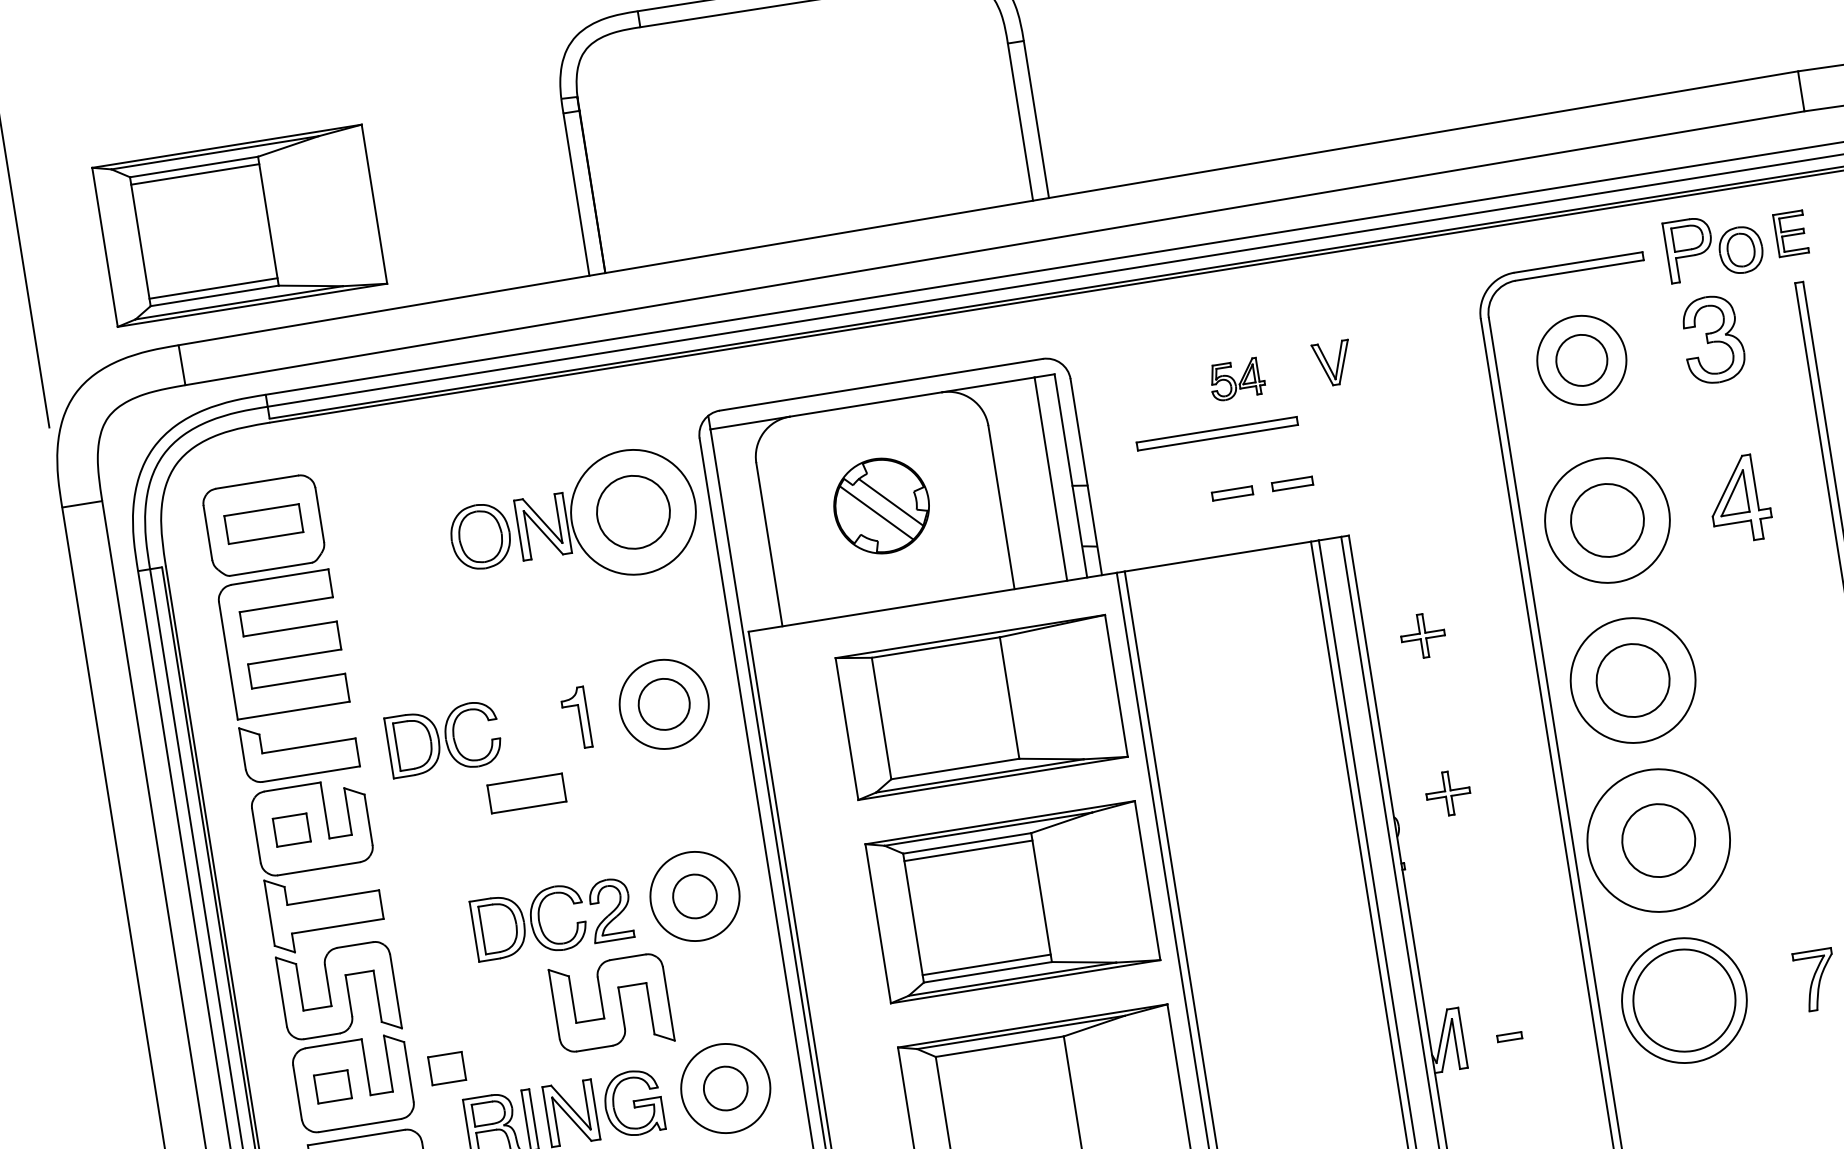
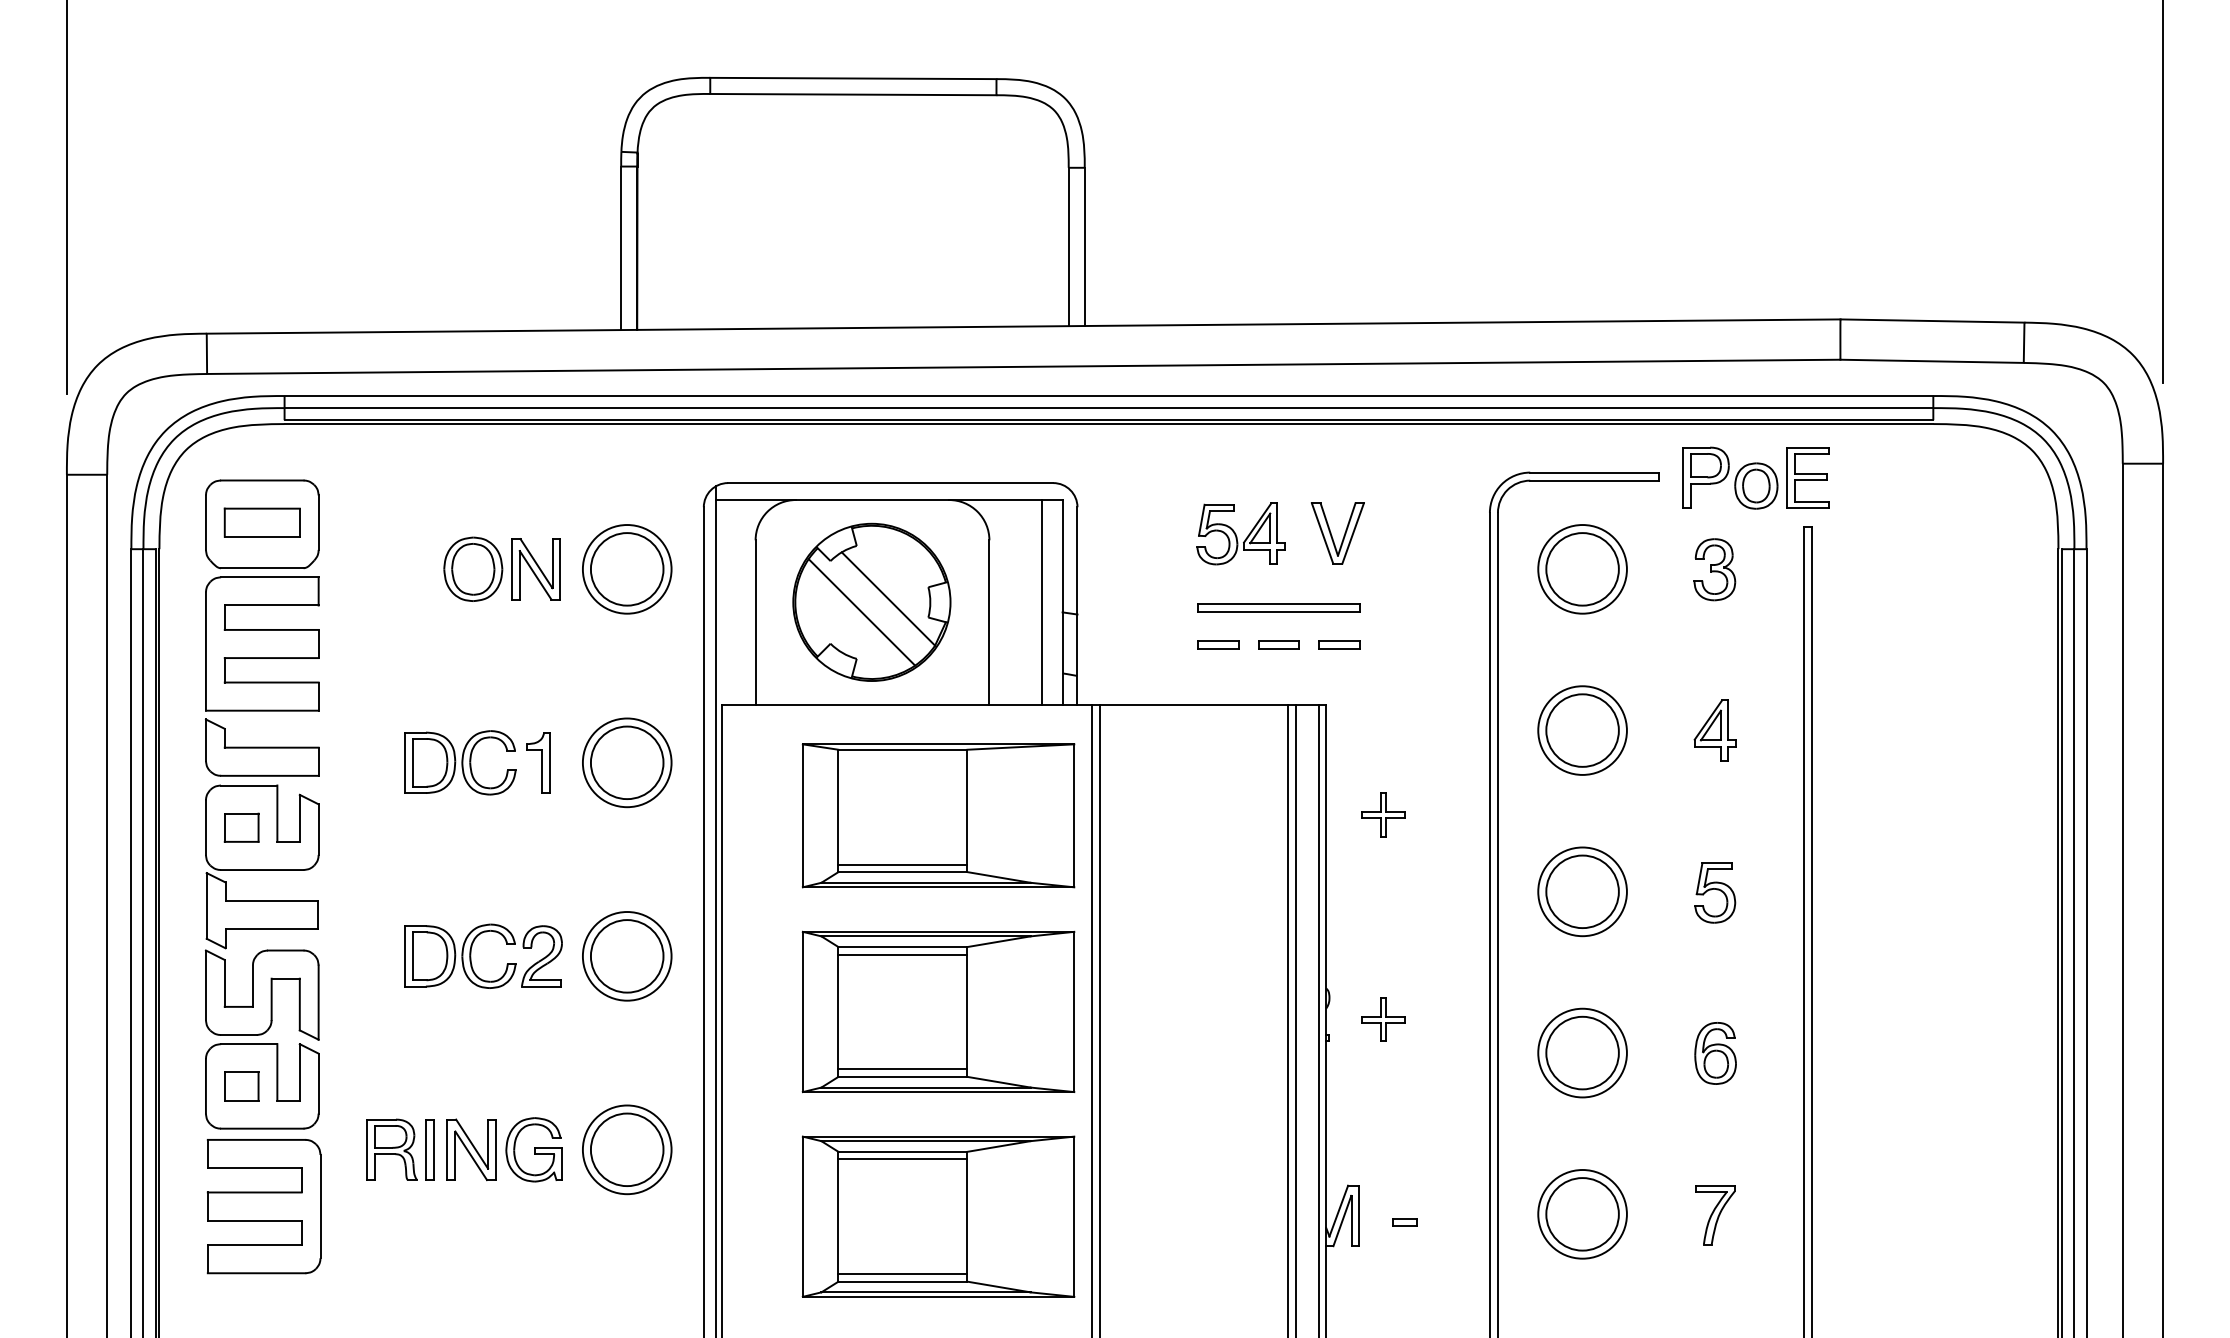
part: (239, 225) -> (285, 225), removed
part: (1790, 233) -> (1807, 477), size x1.43
part: (1712, 339) -> (1714, 569), size x0.71
circle: (1581, 360) -> (1582, 569), size x1.43
part: (1332, 363) -> (1337, 533), size x1.43
part: (1236, 379) -> (1240, 533), size x1.67
part: (1216, 433) -> (1278, 607), moved
part: (1352, 473) -> (1339, 644), added
part: (1738, 499) -> (1714, 730), size x0.71
part: (881, 505) -> (871, 601), size x1.67
circle: (632, 512) -> (626, 569), size x0.71
circle: (1607, 520) -> (1582, 730), size x0.71
part: (1765, 660) -> (1715, 892), added
circle: (1632, 680) -> (1582, 891), size x0.71
circle: (663, 704) -> (626, 762), size x1.43
part: (444, 739) -> (460, 762), moved
line: (953, 761) -> (902, 864), added
part: (526, 793) -> (477, 828), removed
part: (1448, 793) -> (1383, 1019), moved
part: (1790, 819) -> (1715, 1053), added
circle: (1658, 840) -> (1582, 1052), size x0.62
circle: (694, 896) -> (626, 956), size x1.67
part: (1684, 1000) -> (1582, 1214), size x0.71
part: (610, 1004) -> (527, 1049), removed
line: (1000, 1054) -> (902, 1159), added
part: (446, 1068) -> (356, 1086), removed
circle: (725, 1088) -> (626, 1149), size x1.67

